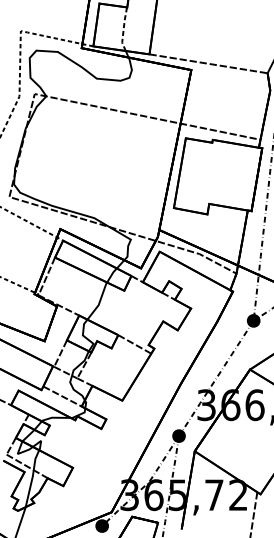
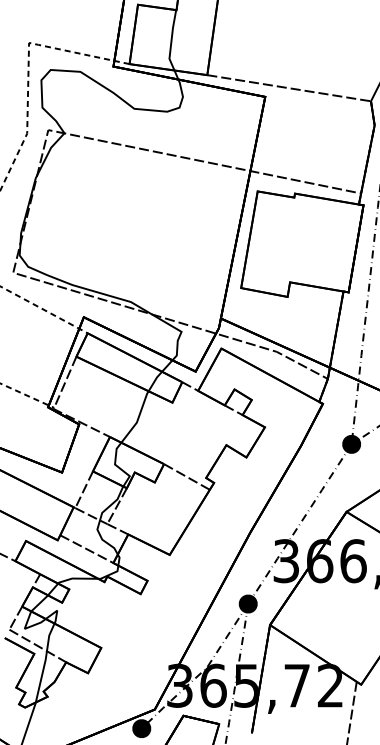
line: (123, 29) -> (171, 40), dashed -> solid

